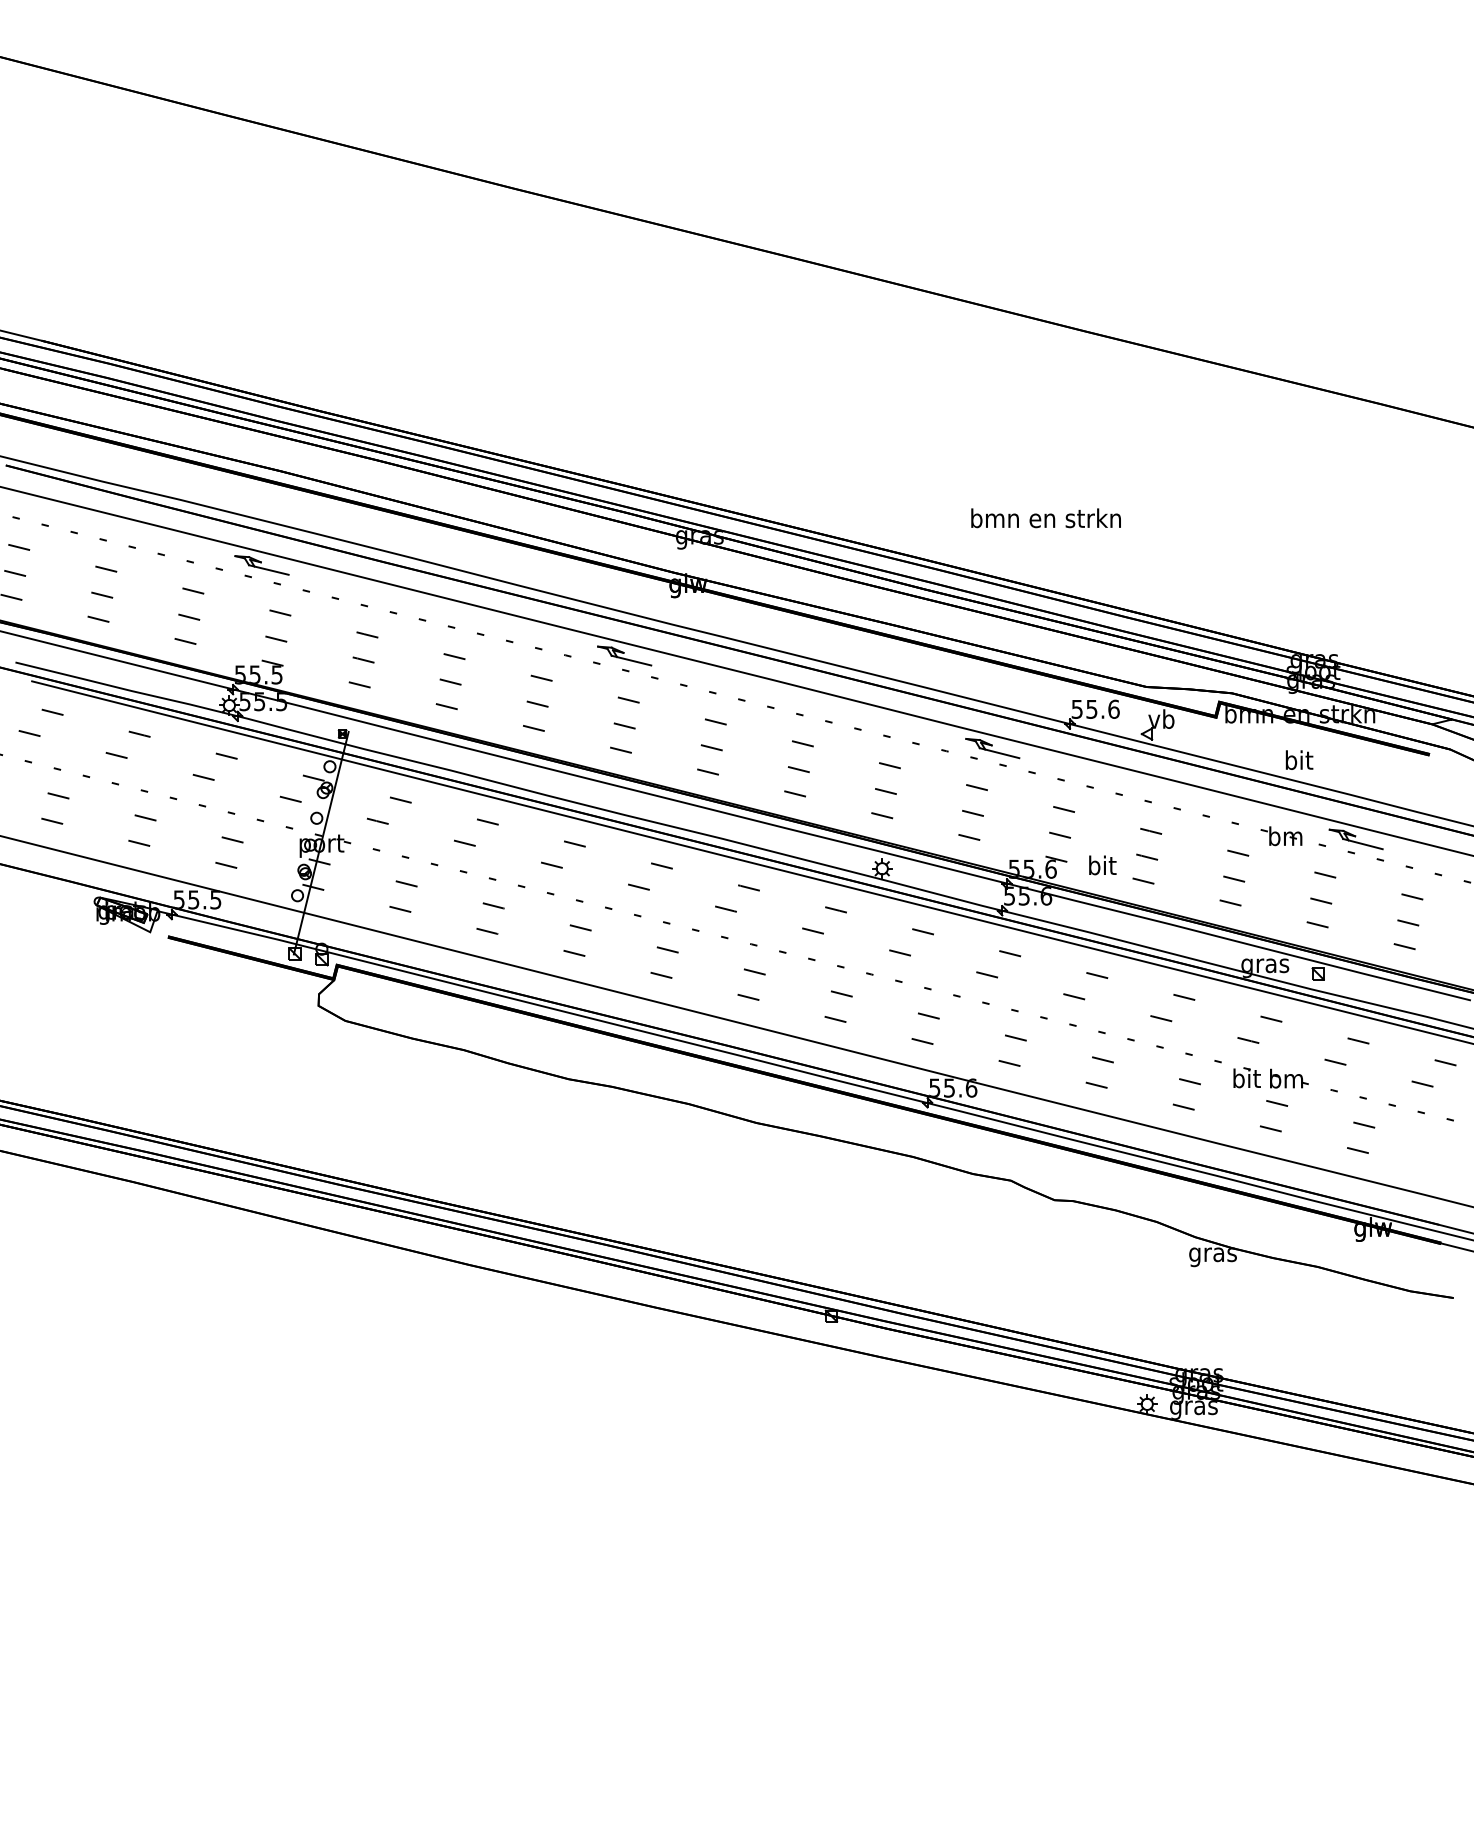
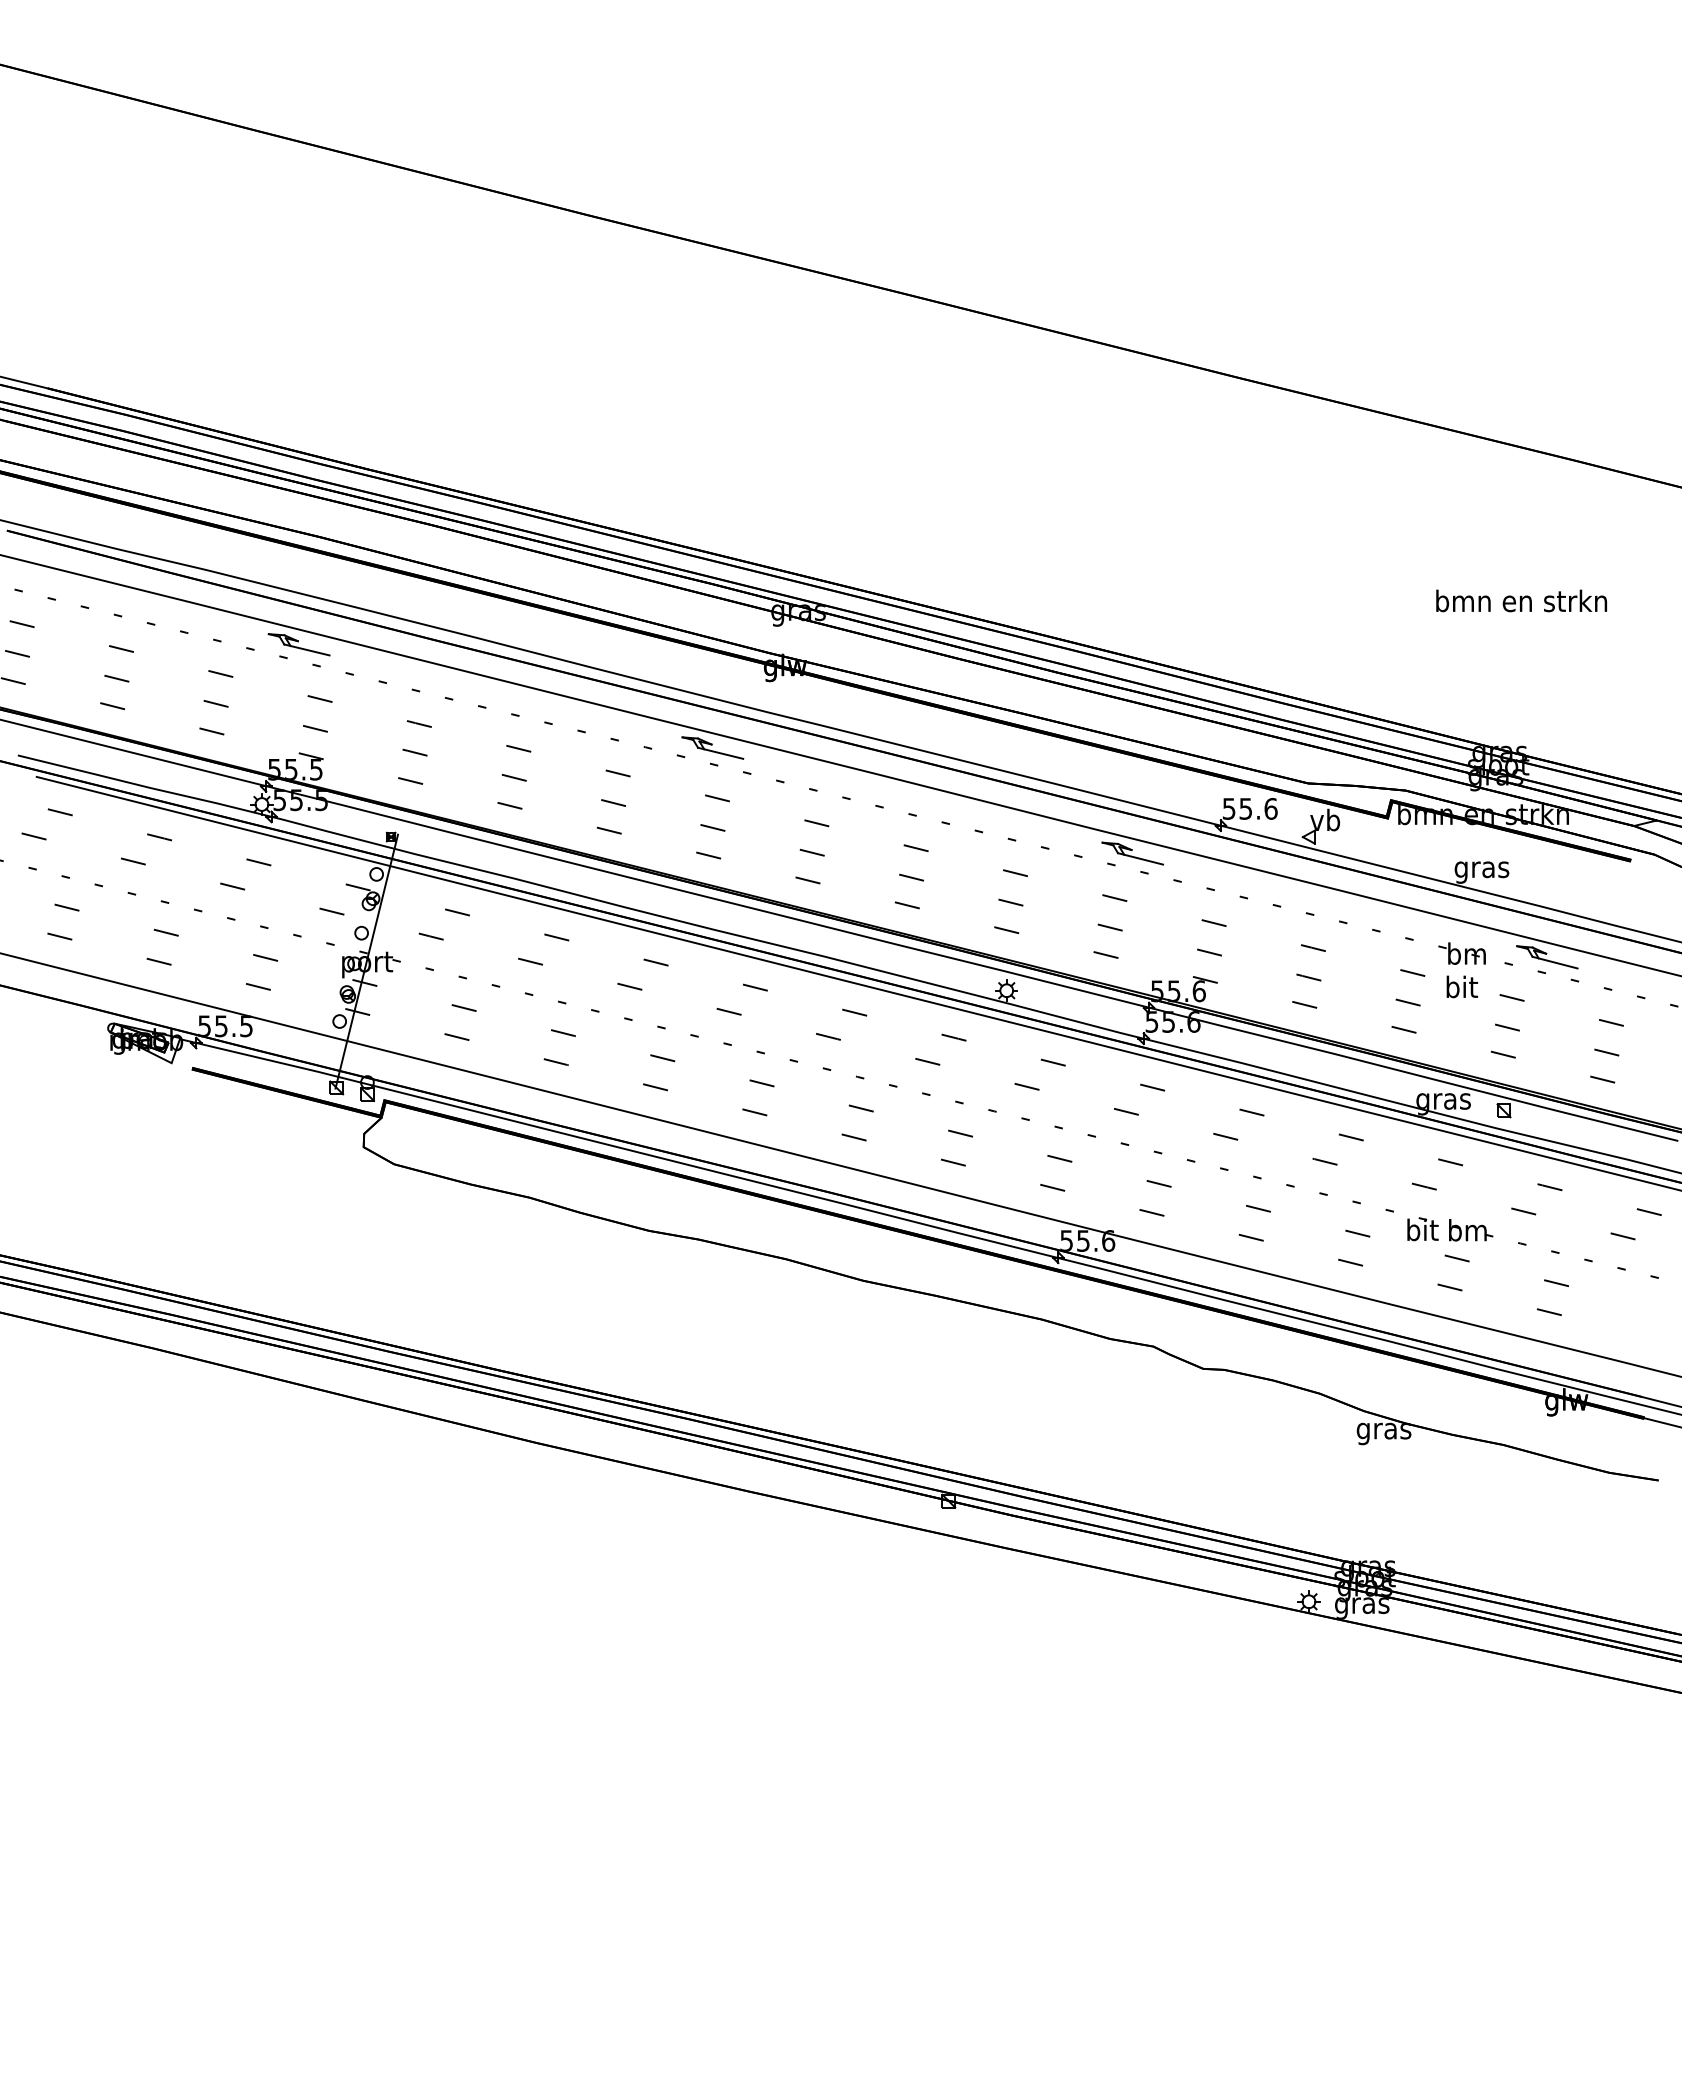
text: (1046, 517) -> (1521, 600), moved
text: (1298, 762) -> (1481, 869), bit -> gras
text: (1102, 865) -> (1461, 986), moved

